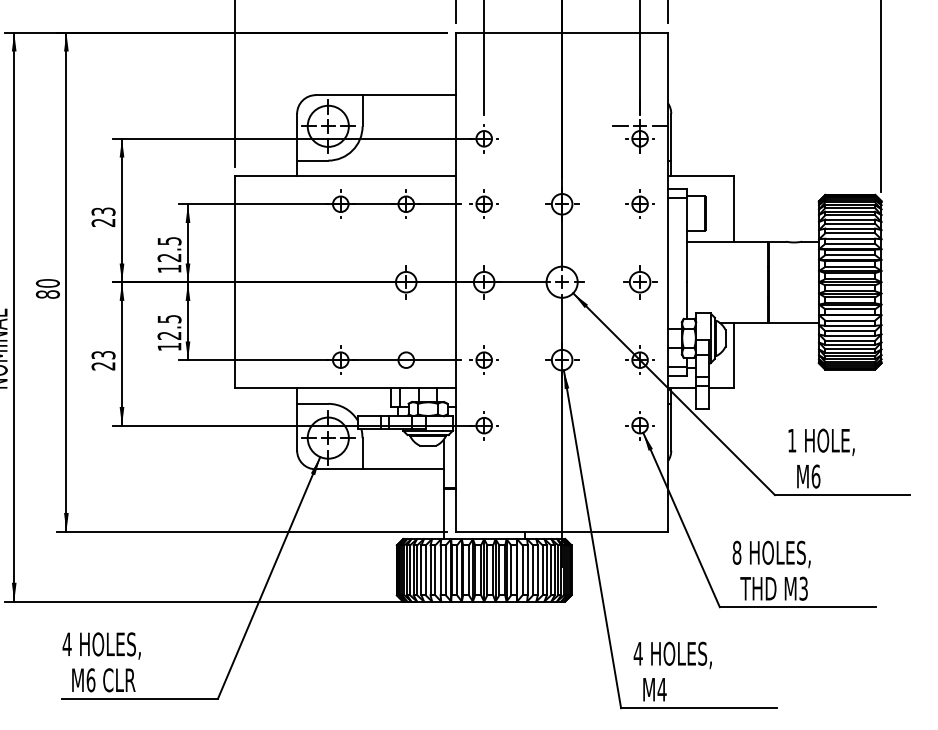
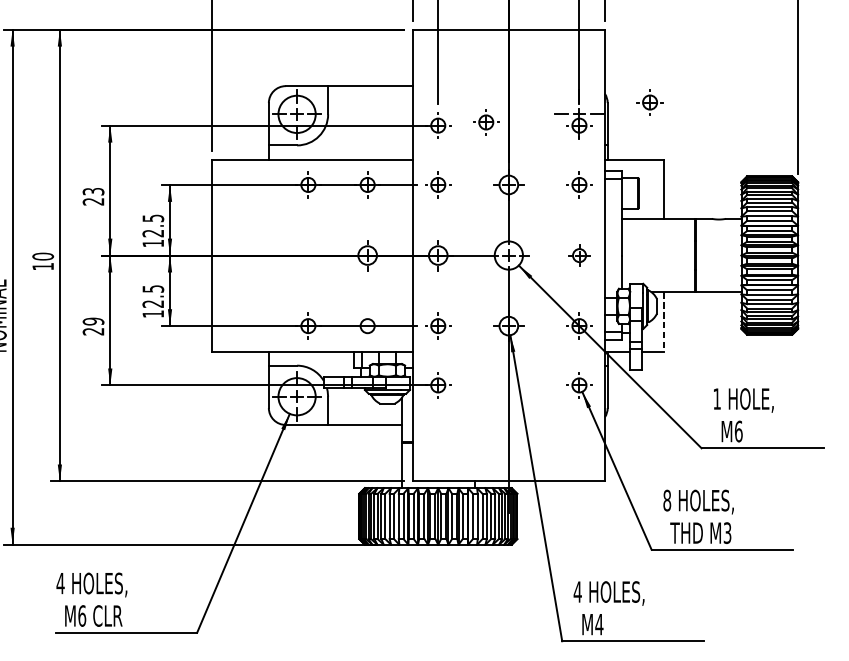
part: (717, 112) -> (649, 101), added
part: (536, 134) -> (485, 121), added
part: (640, 282) -> (579, 255), size x0.7
text: (47, 294) -> (42, 266), 80 -> 10
text: (103, 354) -> (93, 320), 23 -> 29
line: (733, 355) -> (664, 321), solid -> dashed

